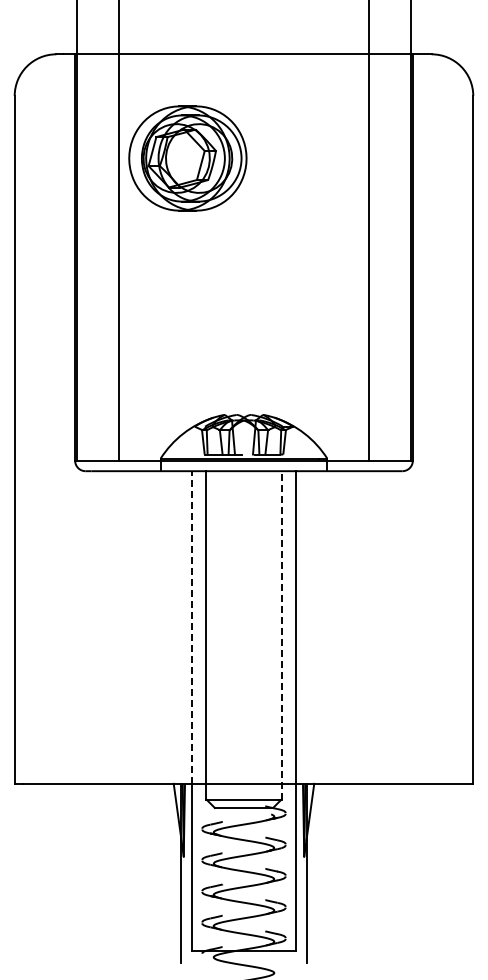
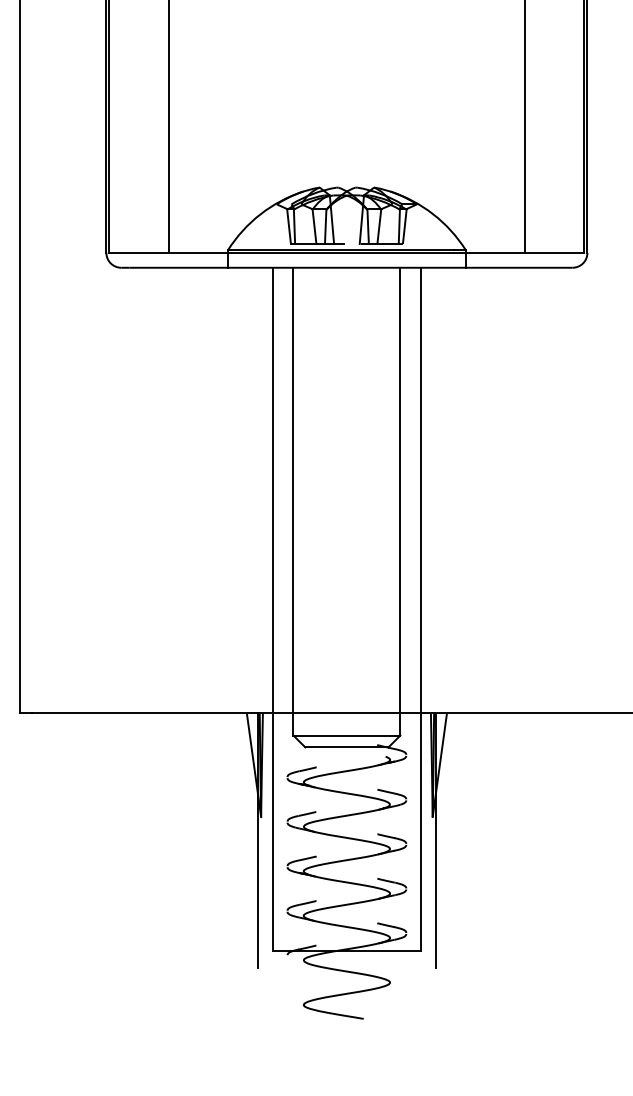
line: (191, 627) -> (272, 490), dashed -> solid
line: (281, 634) -> (400, 500), dashed -> solid

